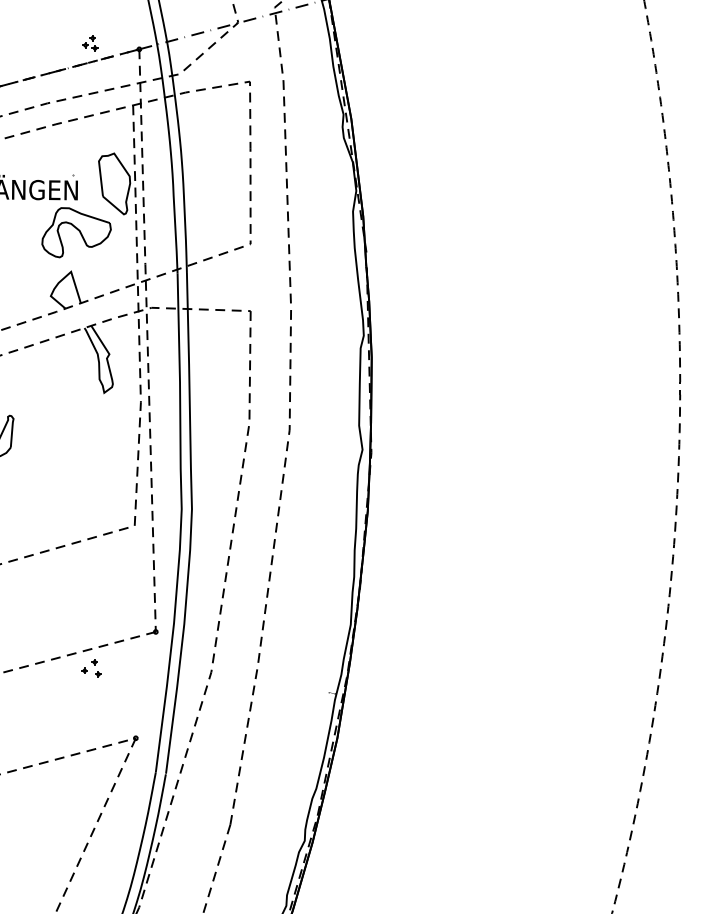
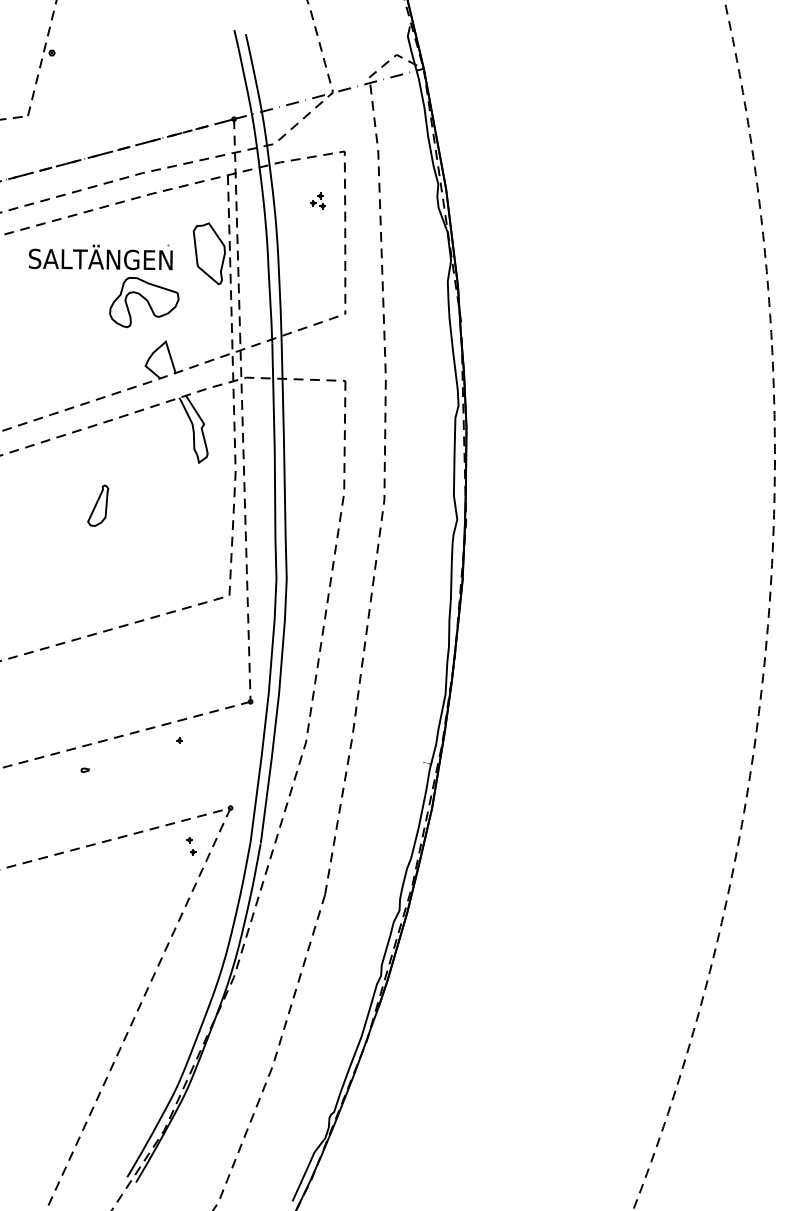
part: (89, 42) -> (317, 200), moved
part: (76, 232) -> (144, 302), moved
part: (96, 668) -> (191, 846), moved

